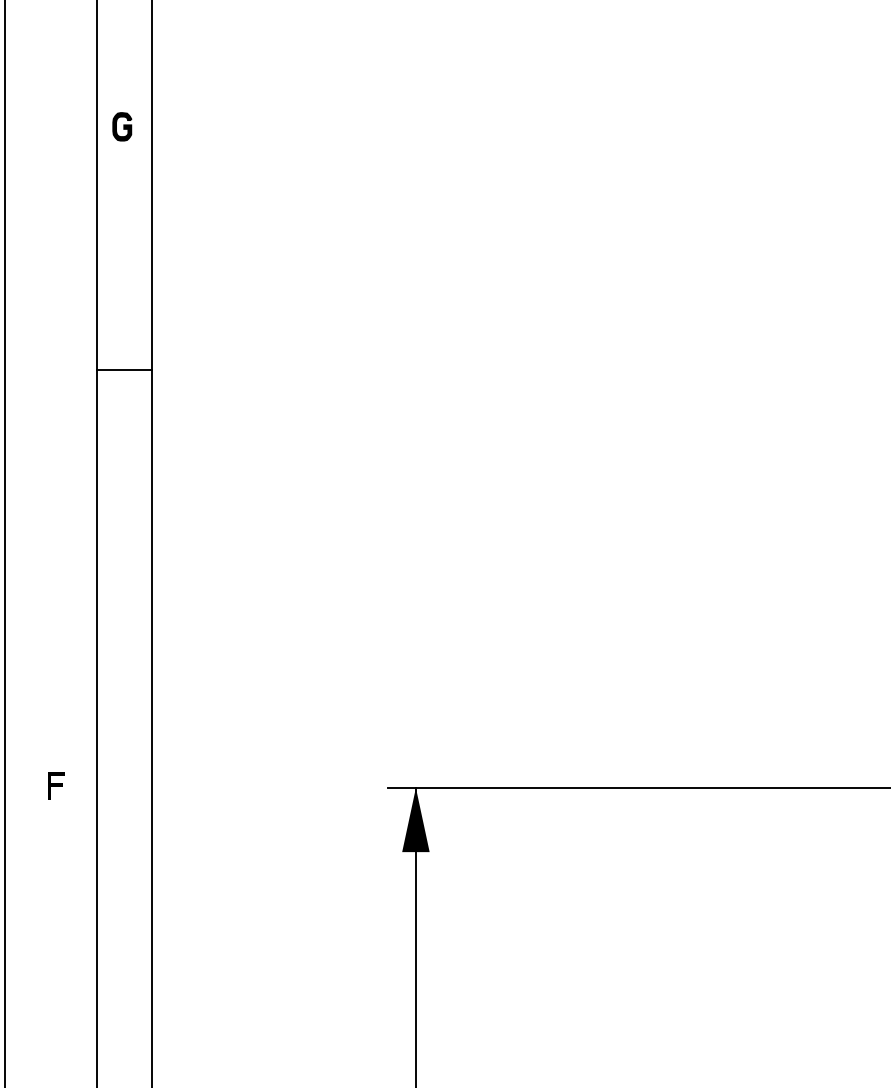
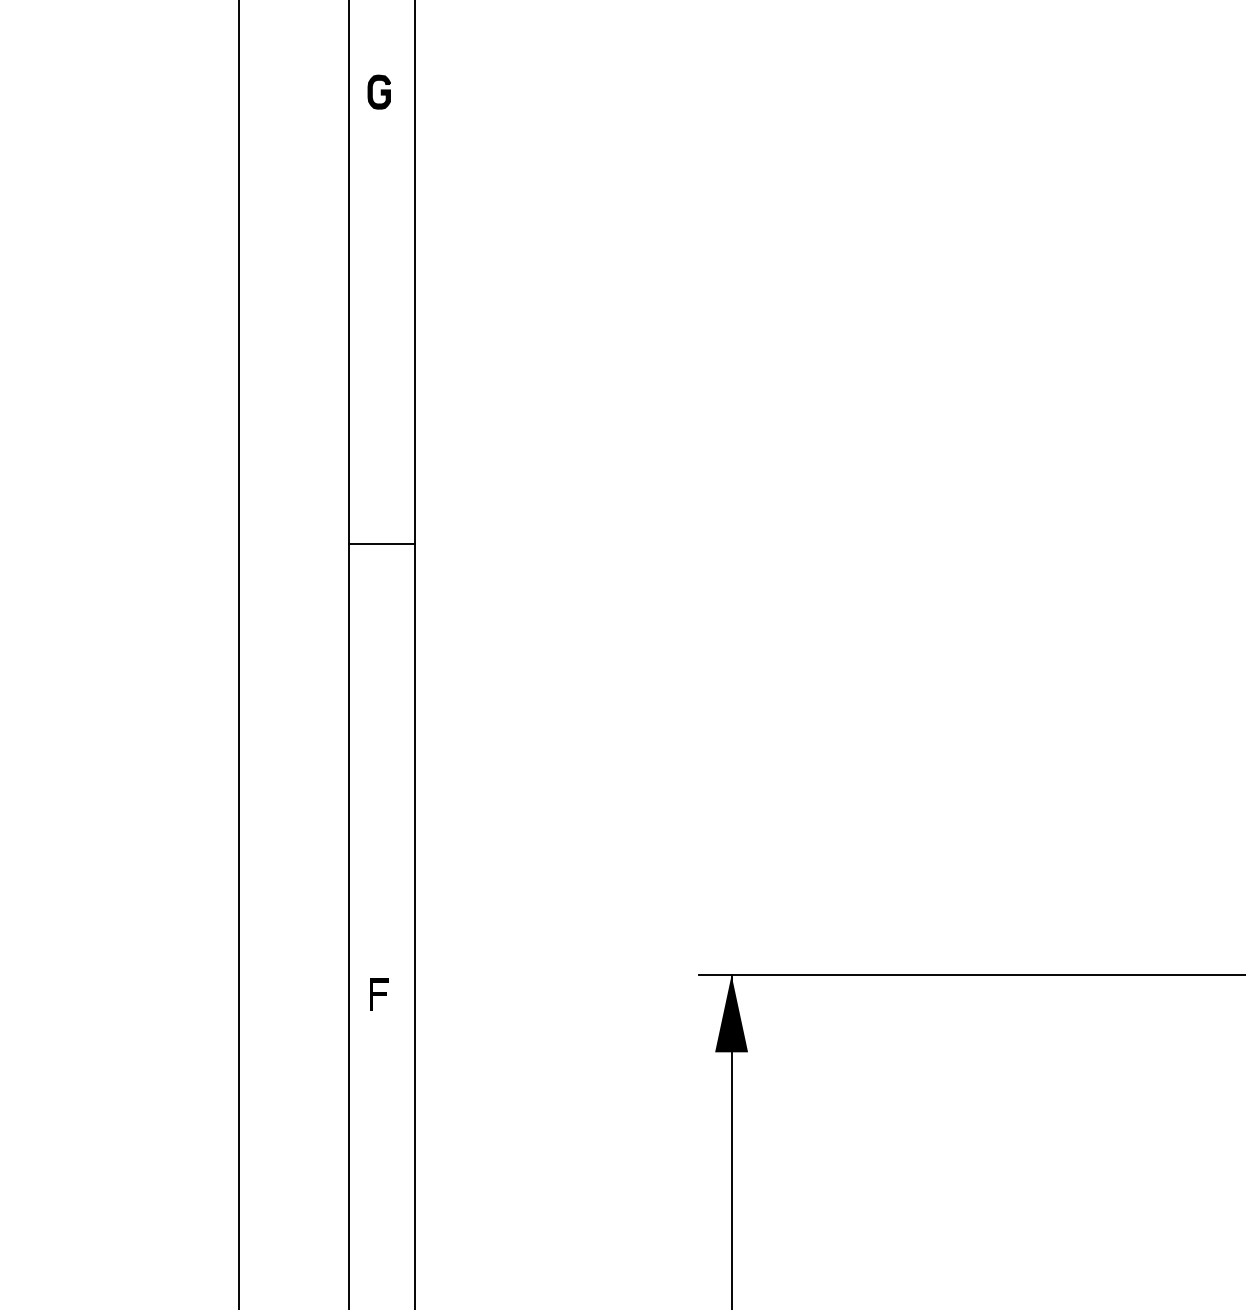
part: (121, 126) -> (378, 91), moved
line: (124, 369) -> (381, 543), moved
part: (56, 785) -> (379, 994), moved

